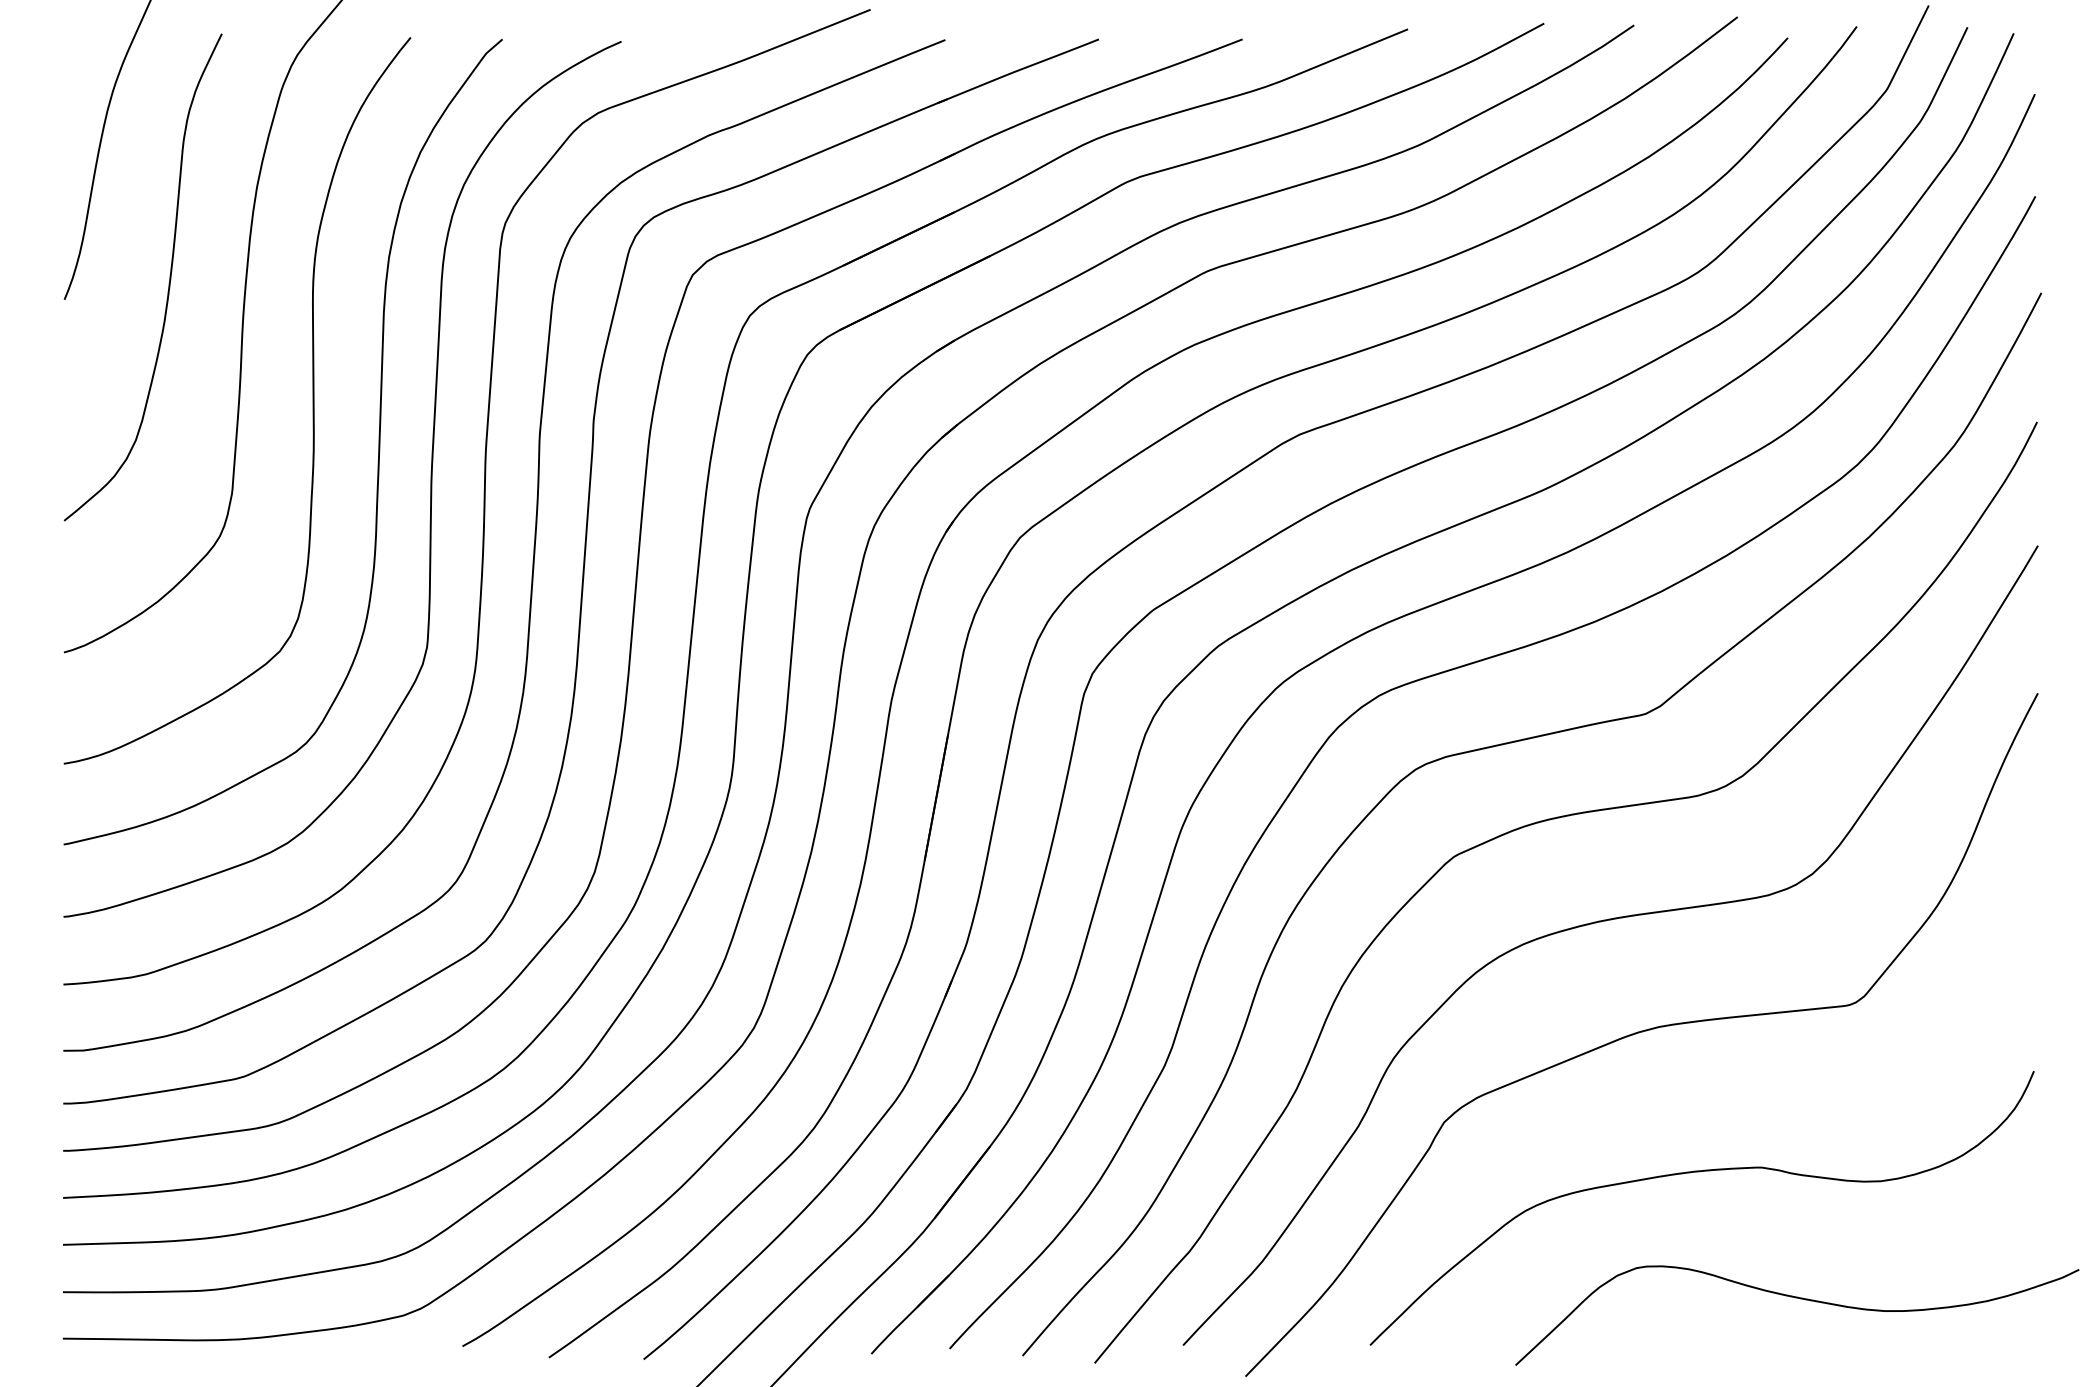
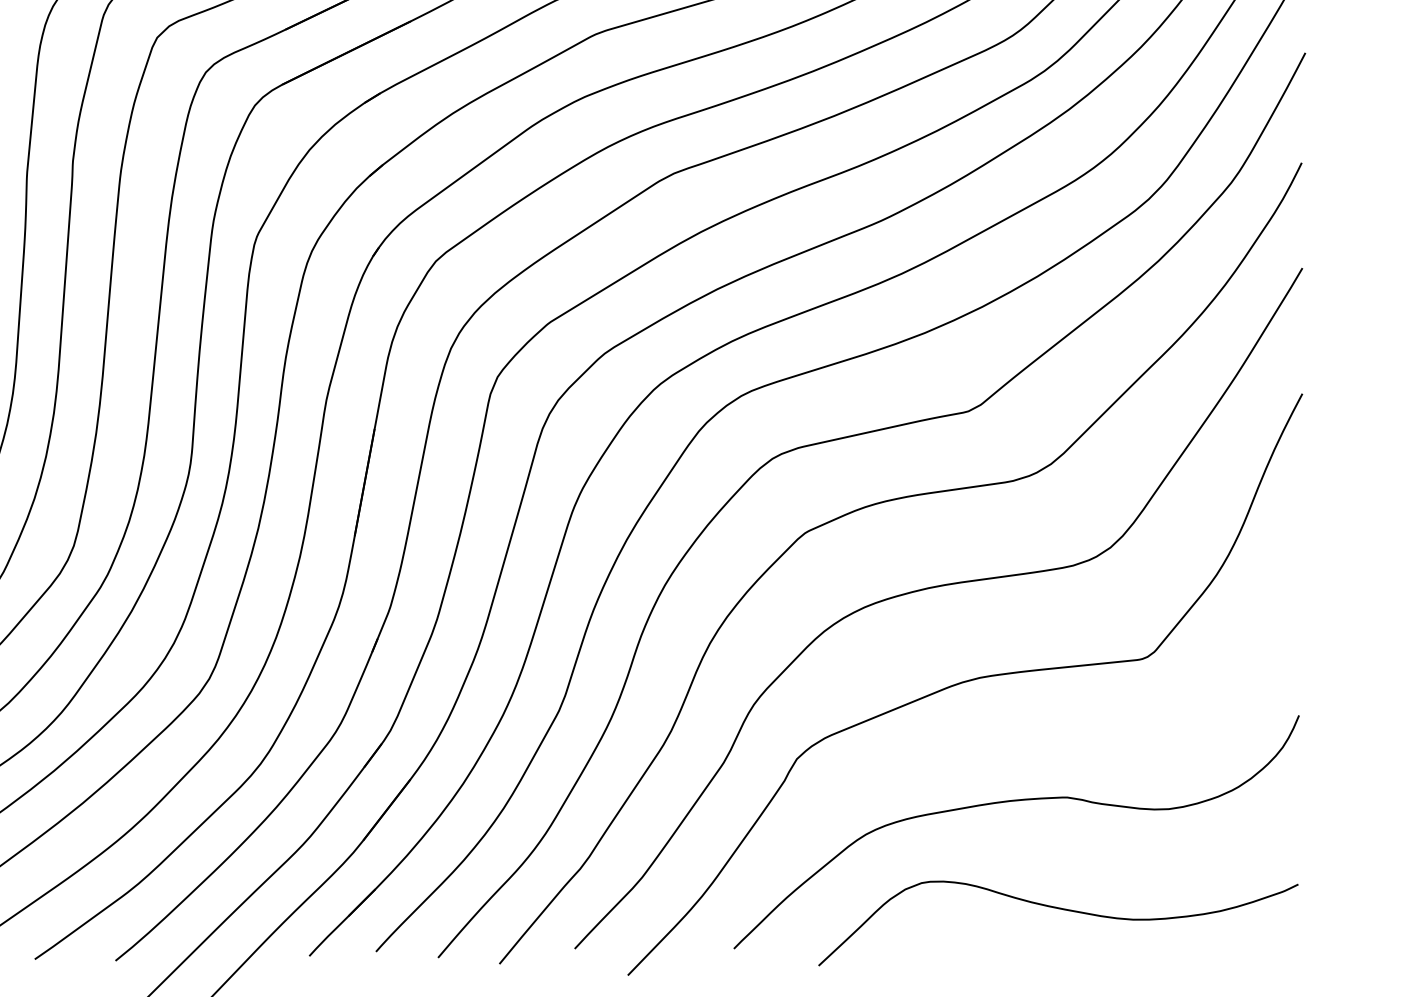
curve: (1800, 1299) -> (1061, 909), moved

